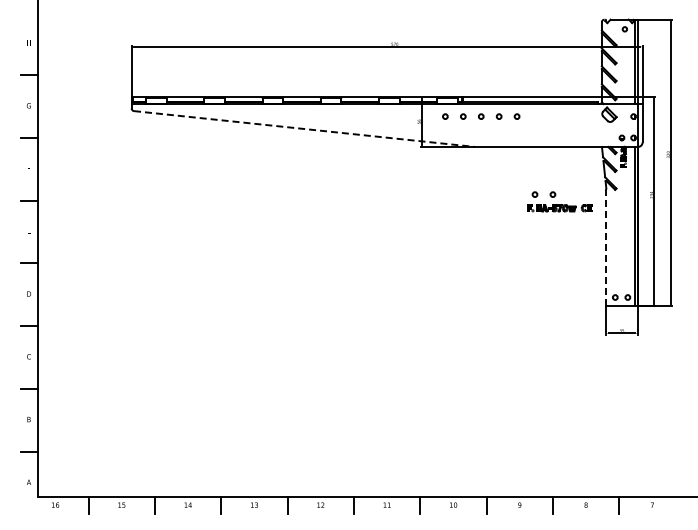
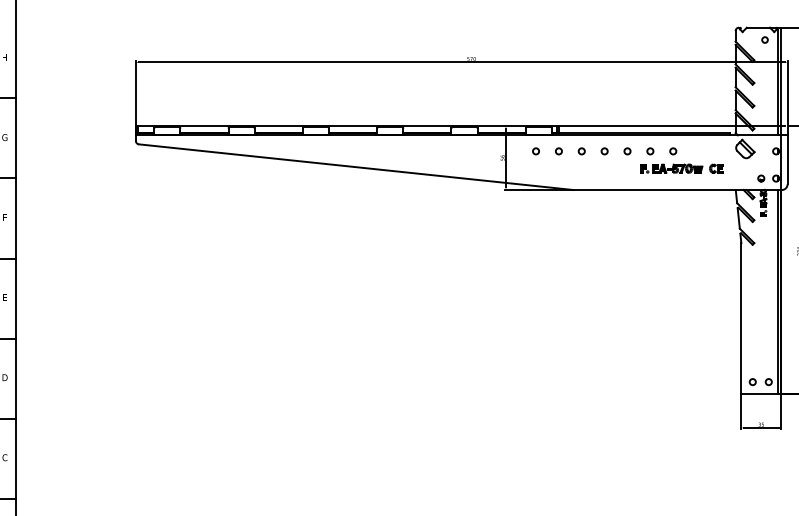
line: (304, 129) -> (356, 167), dashed -> solid
part: (559, 201) -> (681, 160), moved
line: (606, 247) -> (741, 318), dashed -> solid

